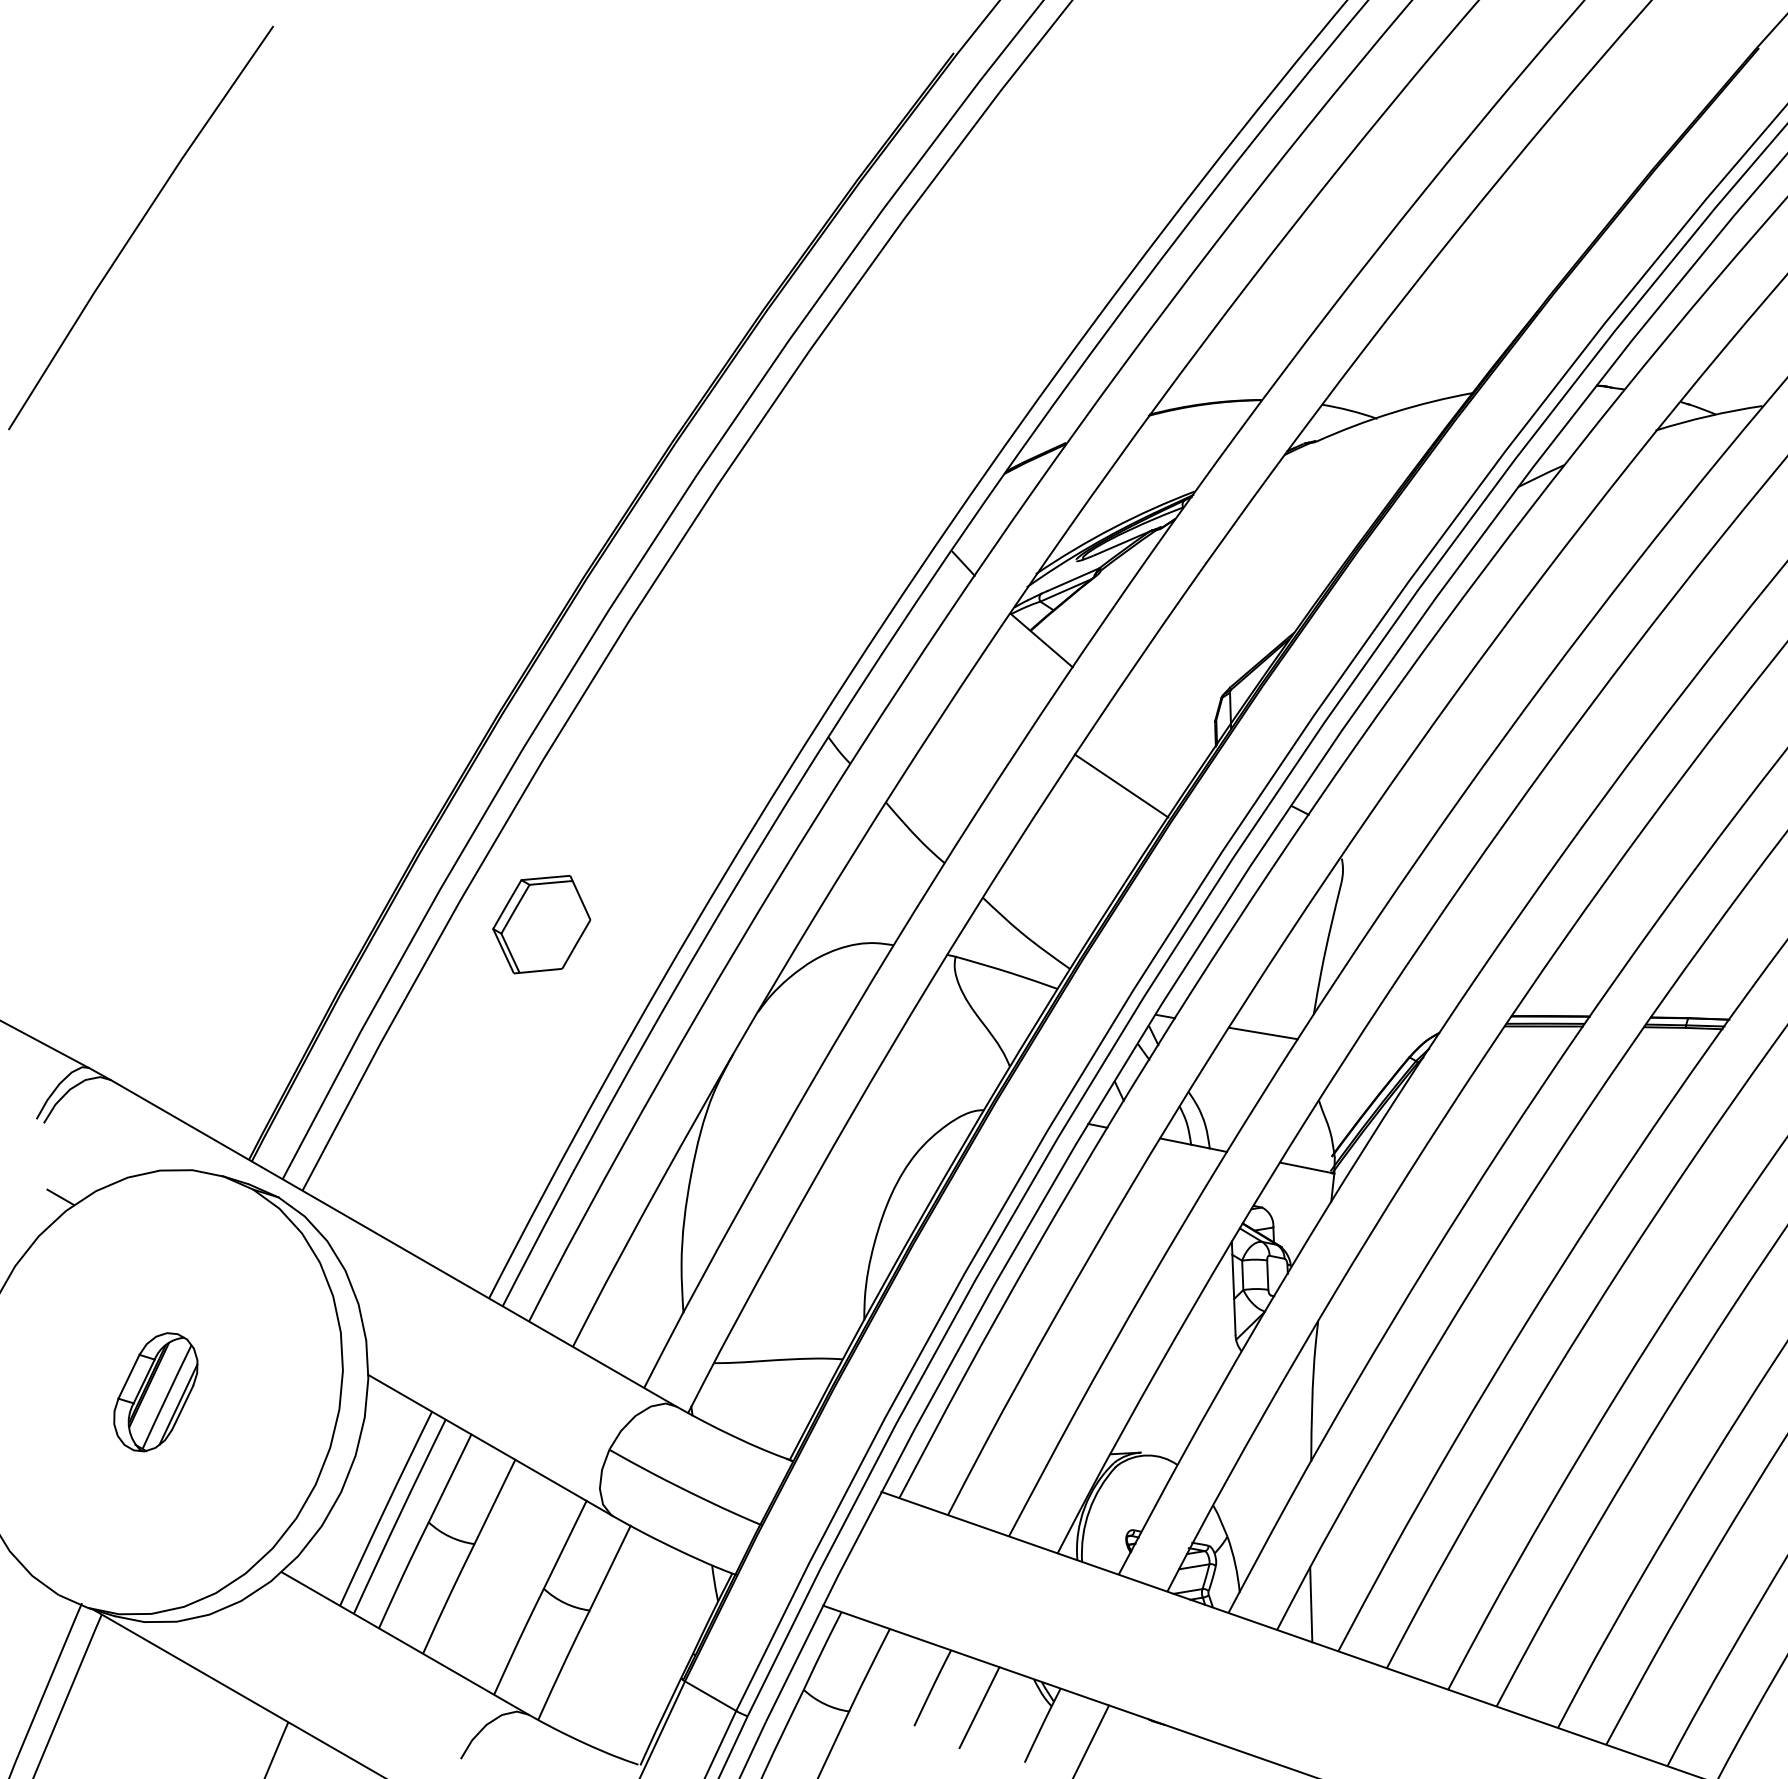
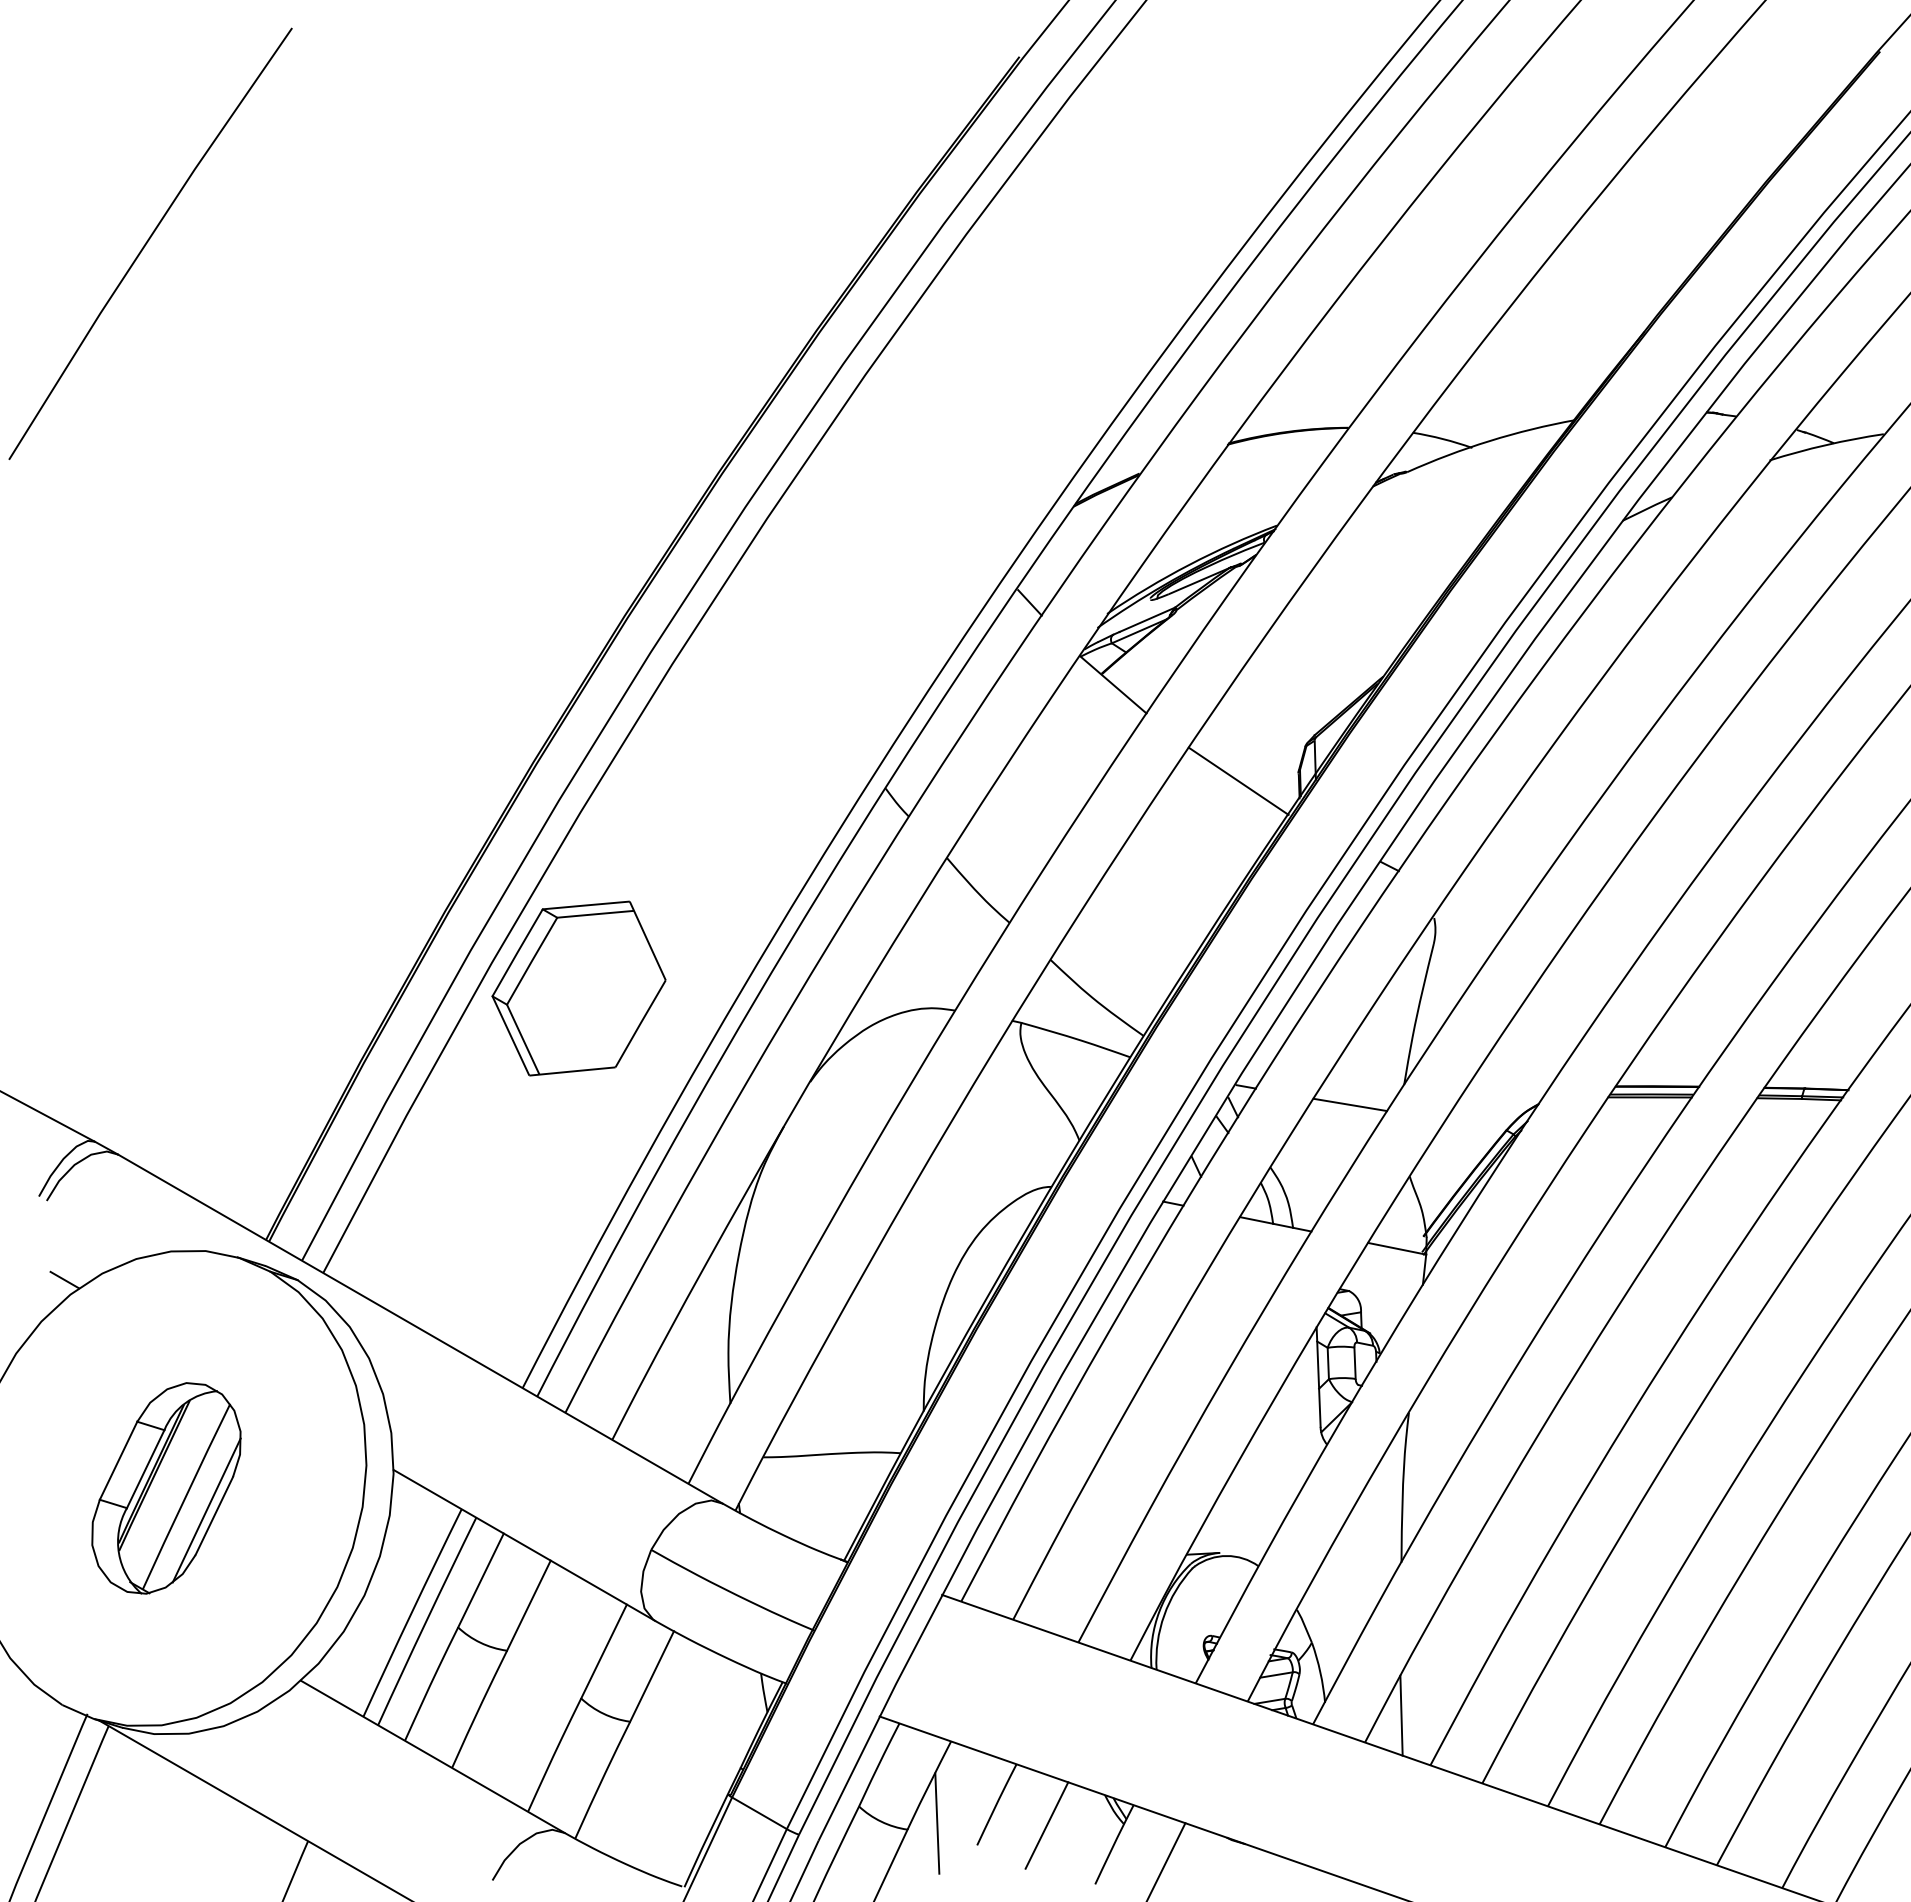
line: (1121, 785) -> (1238, 780), moved
part: (541, 924) -> (578, 988), size x1.67
part: (155, 1392) -> (166, 1488), size x1.67
line: (877, 1705) -> (937, 1823), added

